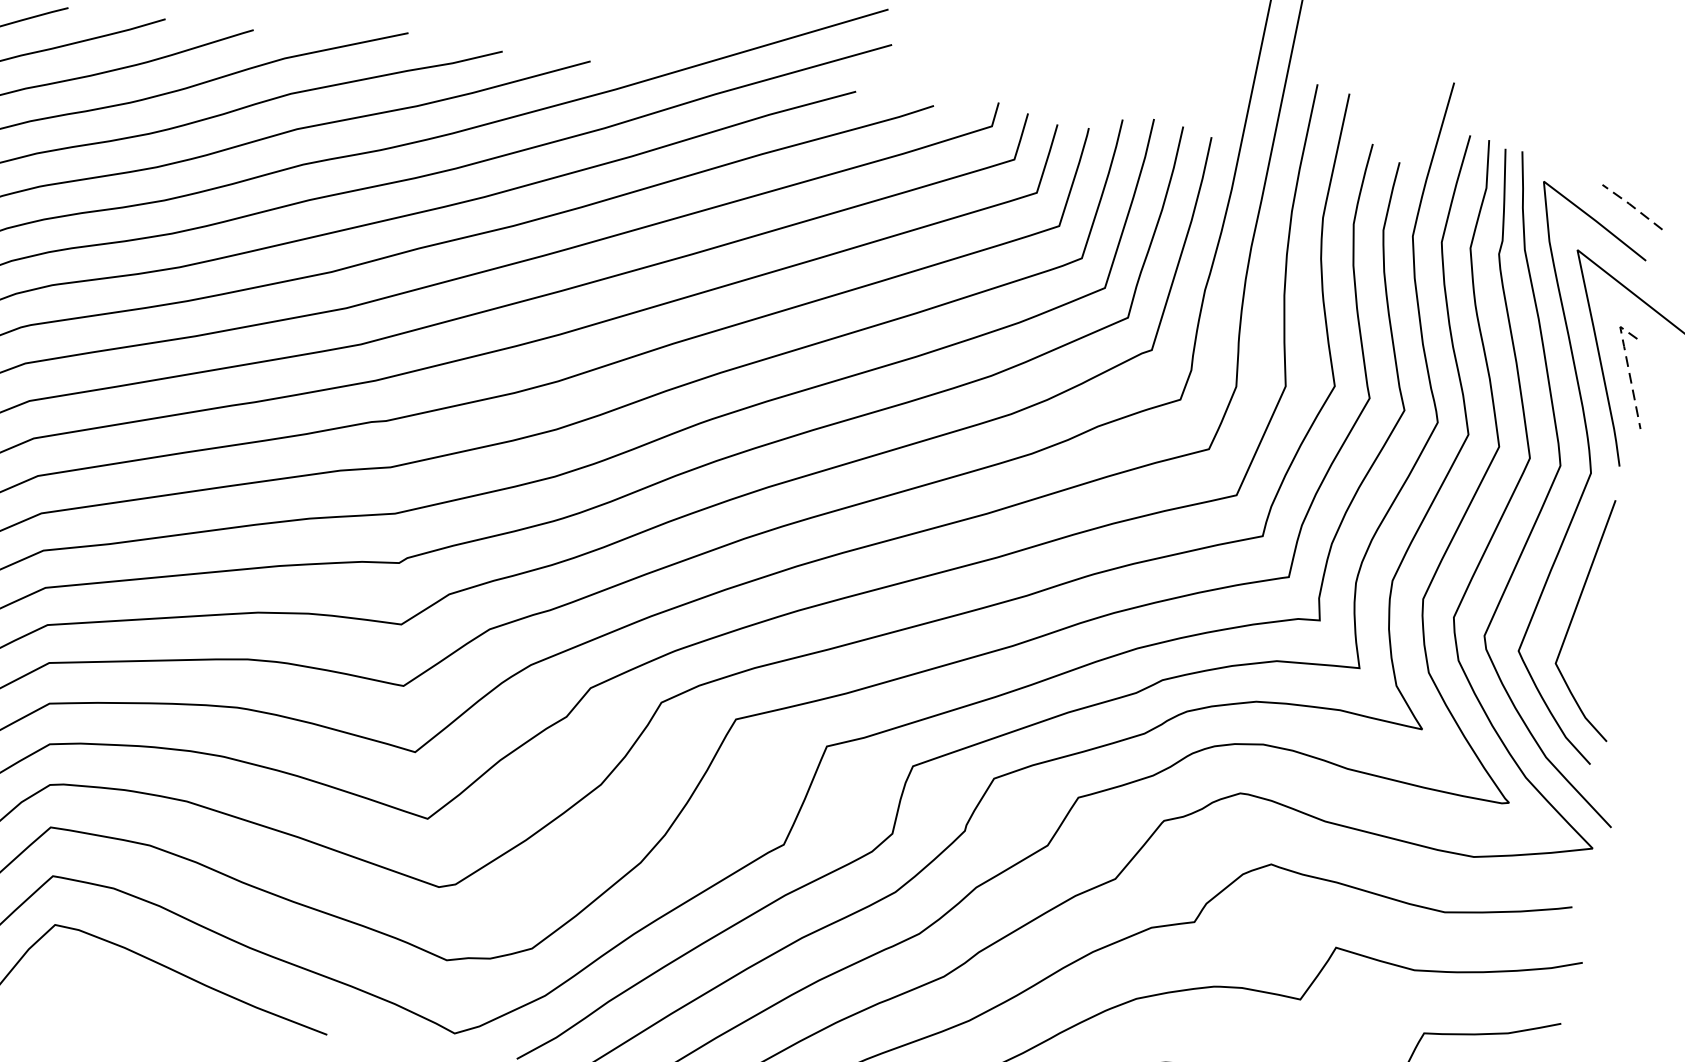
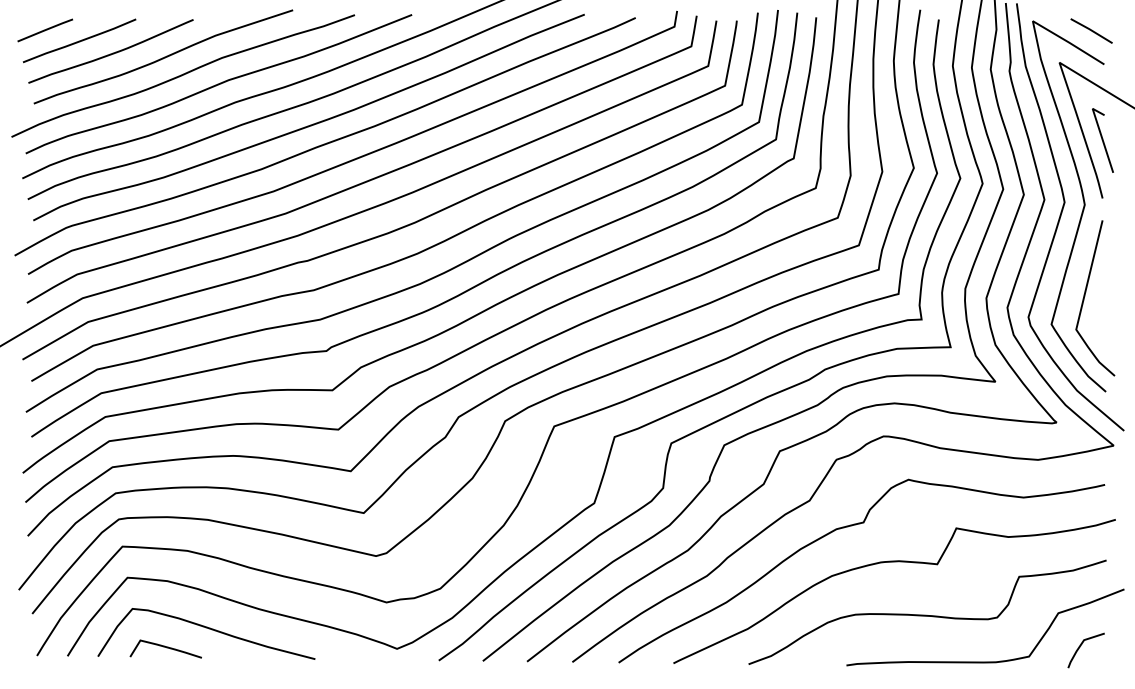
line: (1630, 206) -> (1090, 30), dashed -> solid
line: (1627, 366) -> (1100, 133), dashed -> solid
curve: (98, 990) -> (165, 647), added

